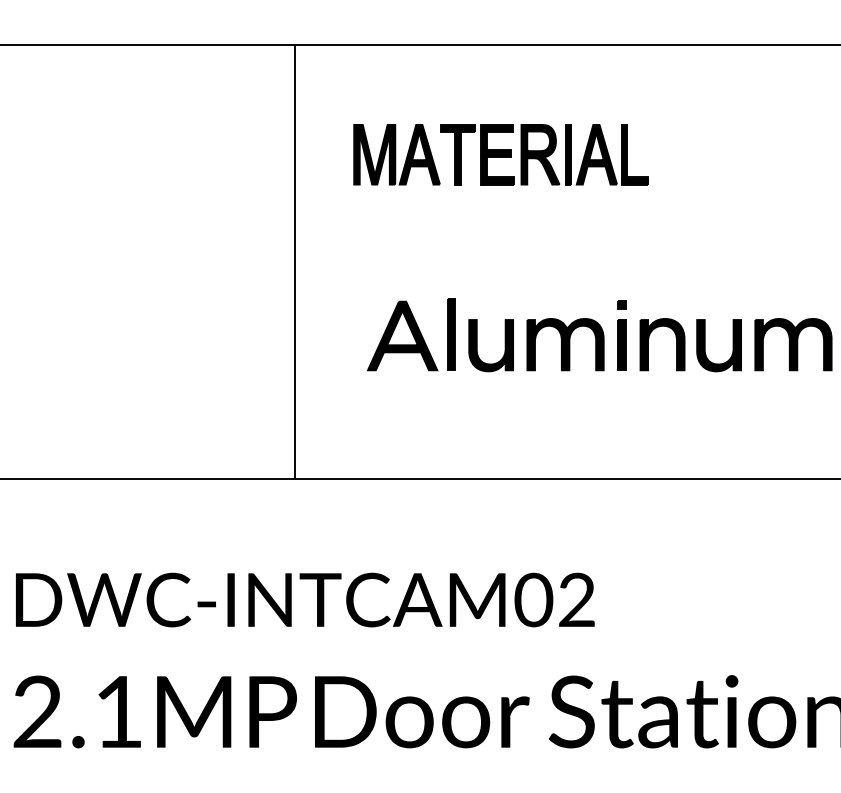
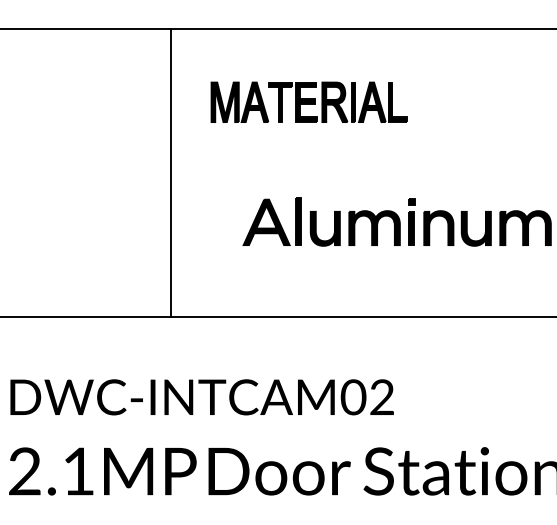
part: (500, 153) -> (308, 101), moved
line: (295, 262) -> (171, 173), moved

